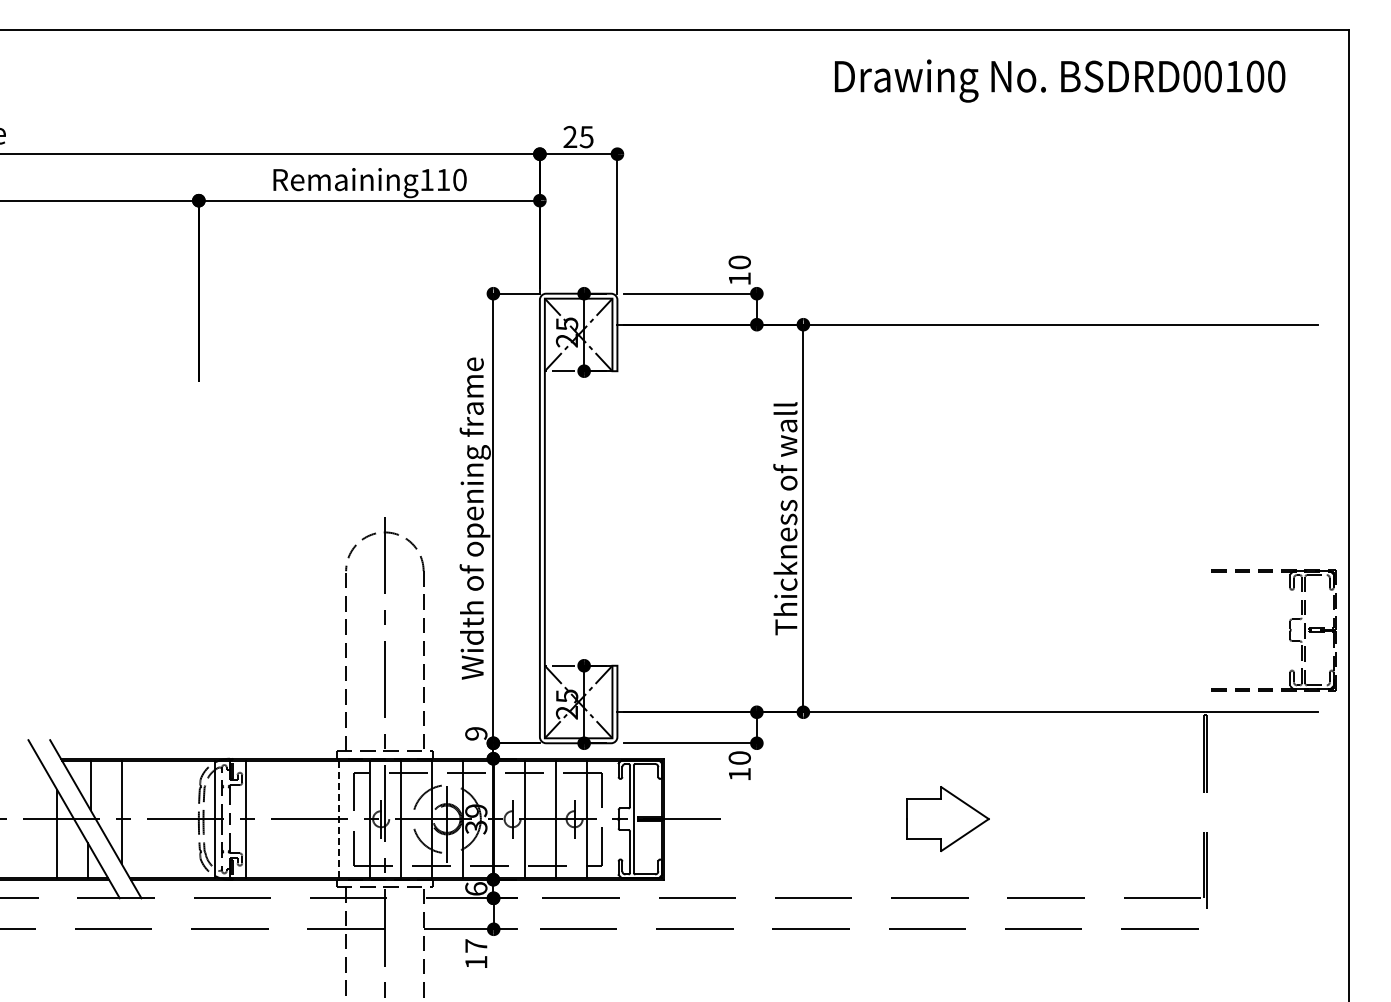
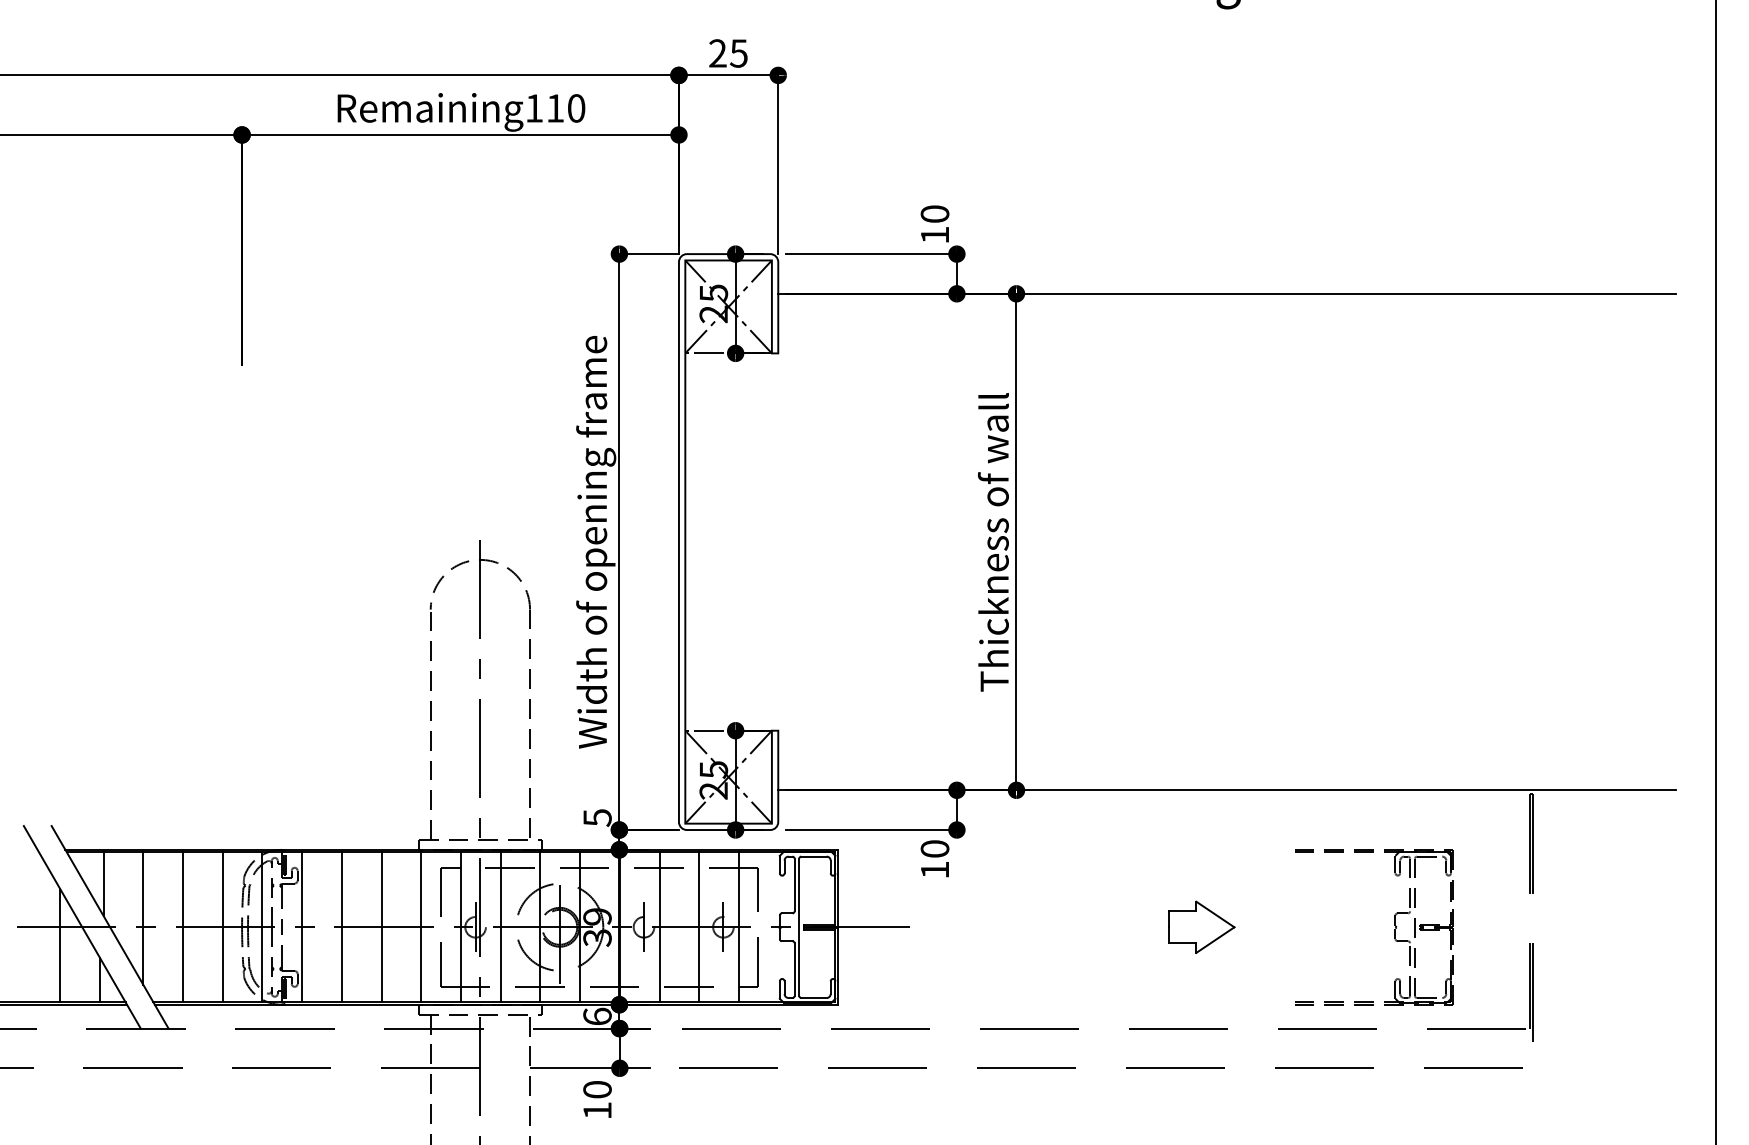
part: (1289, 630) -> (1394, 927), moved
text: (476, 733) -> (597, 817), 9 -> 5
line: (152, 818) -> (182, 926), added
line: (183, 818) -> (222, 926), added
line: (276, 818) -> (341, 926), added
line: (307, 818) -> (381, 926), added
line: (338, 819) -> (420, 927), dashed -> solid
part: (947, 819) -> (1201, 927), size x0.62
text: (476, 945) -> (597, 1089), 17 -> 10

